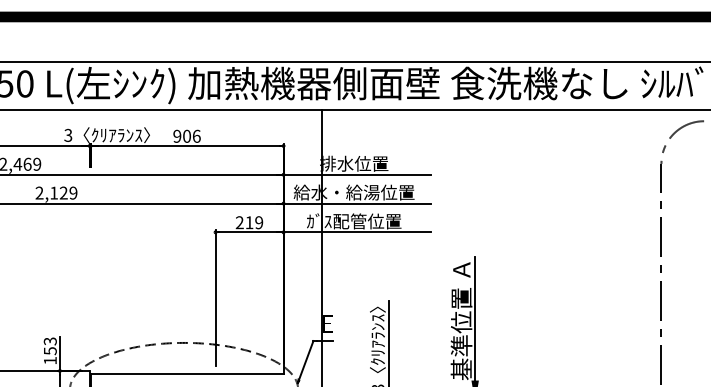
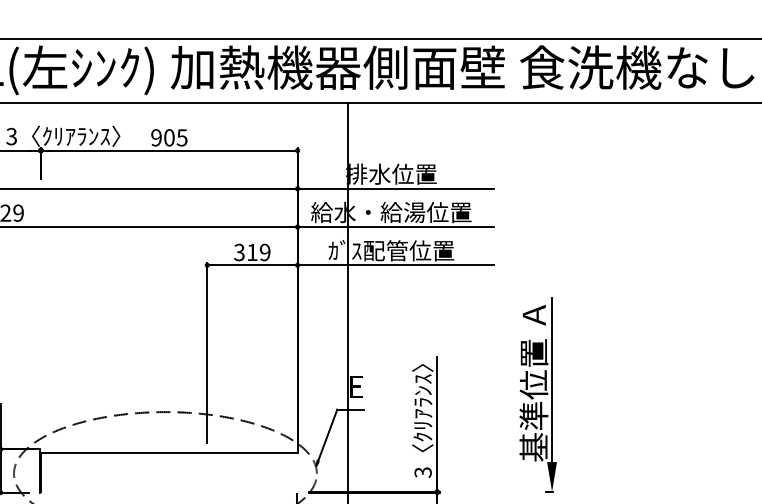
text: (196, 135) -> (181, 136), 906 -> 905
text: (239, 222) -> (239, 252), 219 -> 319

